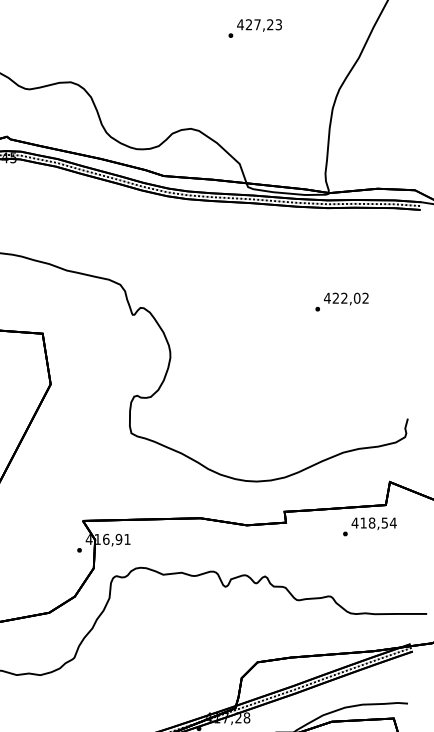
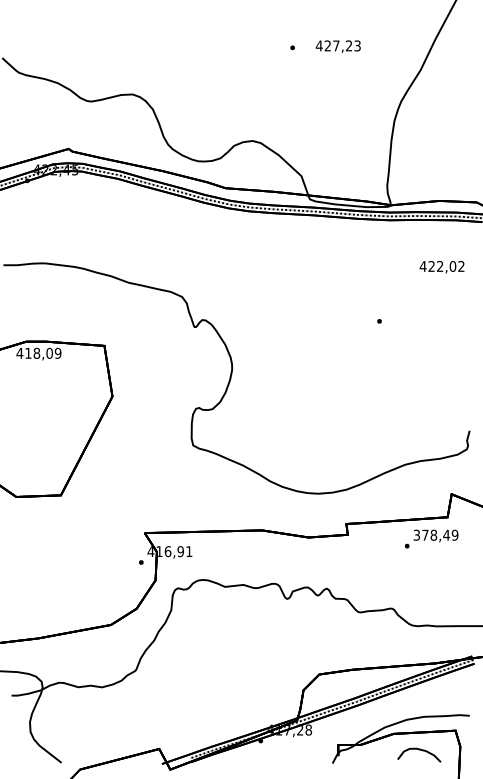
text: (258, 25) -> (337, 46), moved
text: (345, 299) -> (441, 267), moved
text: (373, 522) -> (435, 534), 418,54 -> 378,49

